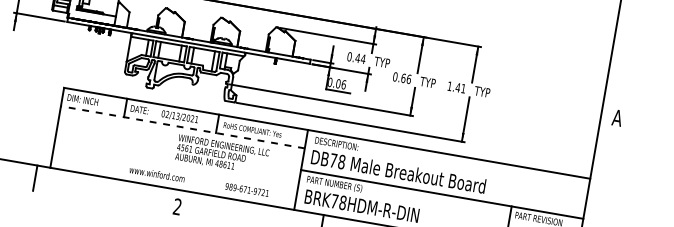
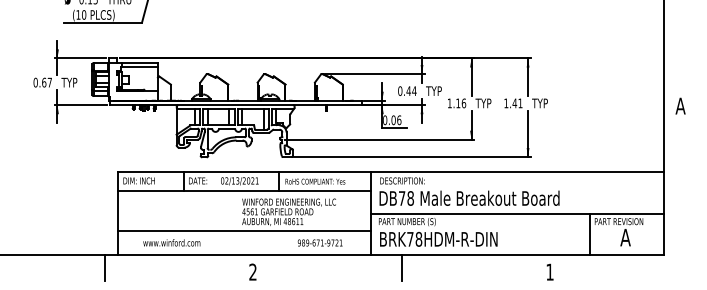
text: (398, 77) -> (453, 103), 0.66 -> 1.16
line: (182, 127) -> (244, 191), dashed -> solid
line: (176, 165) -> (244, 230), added
text: (156, 173) -> (171, 242), moved

